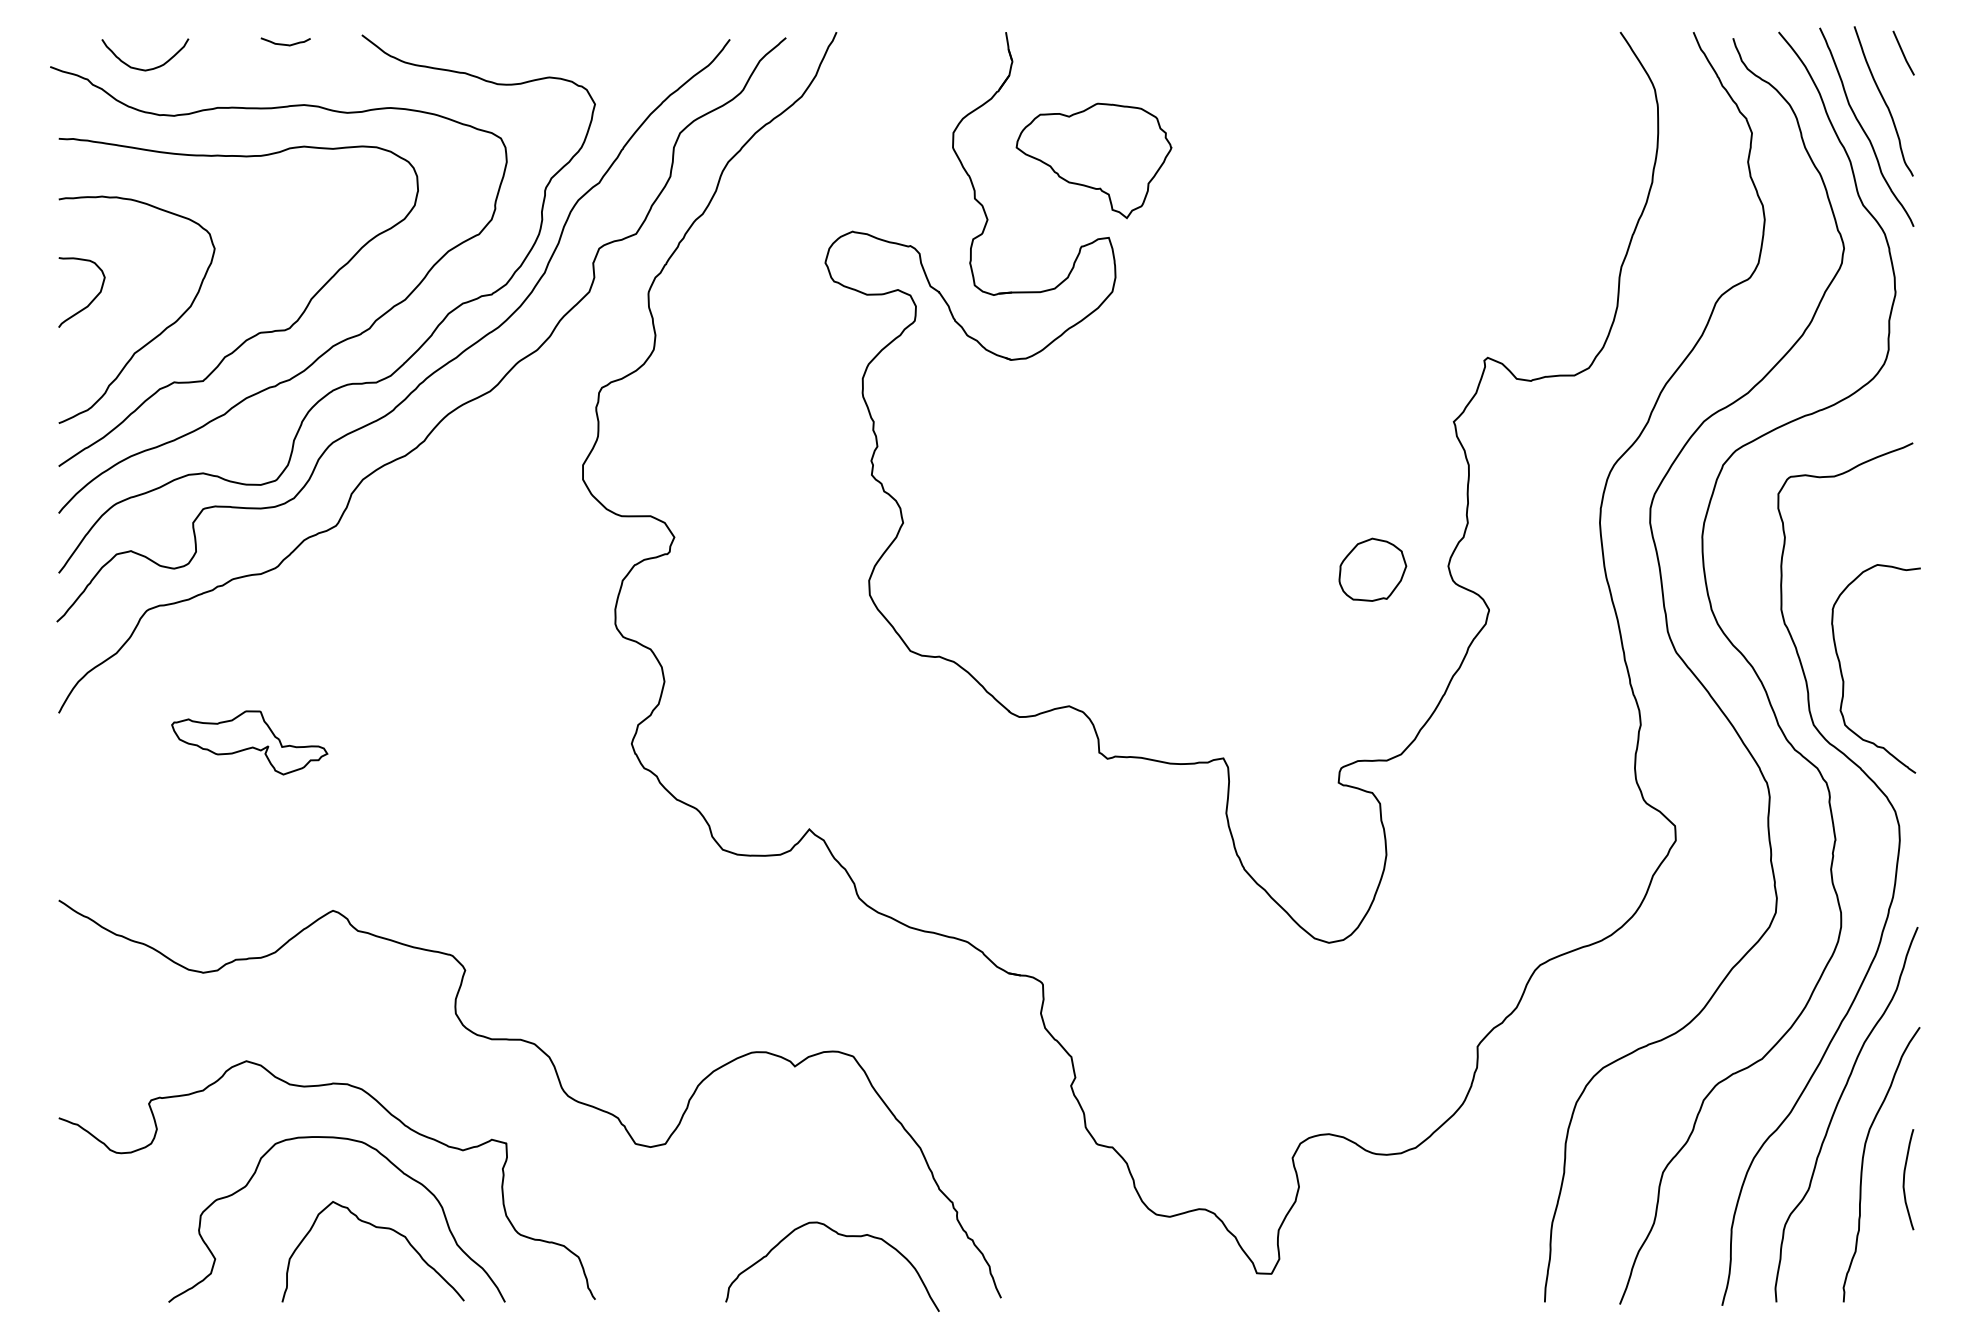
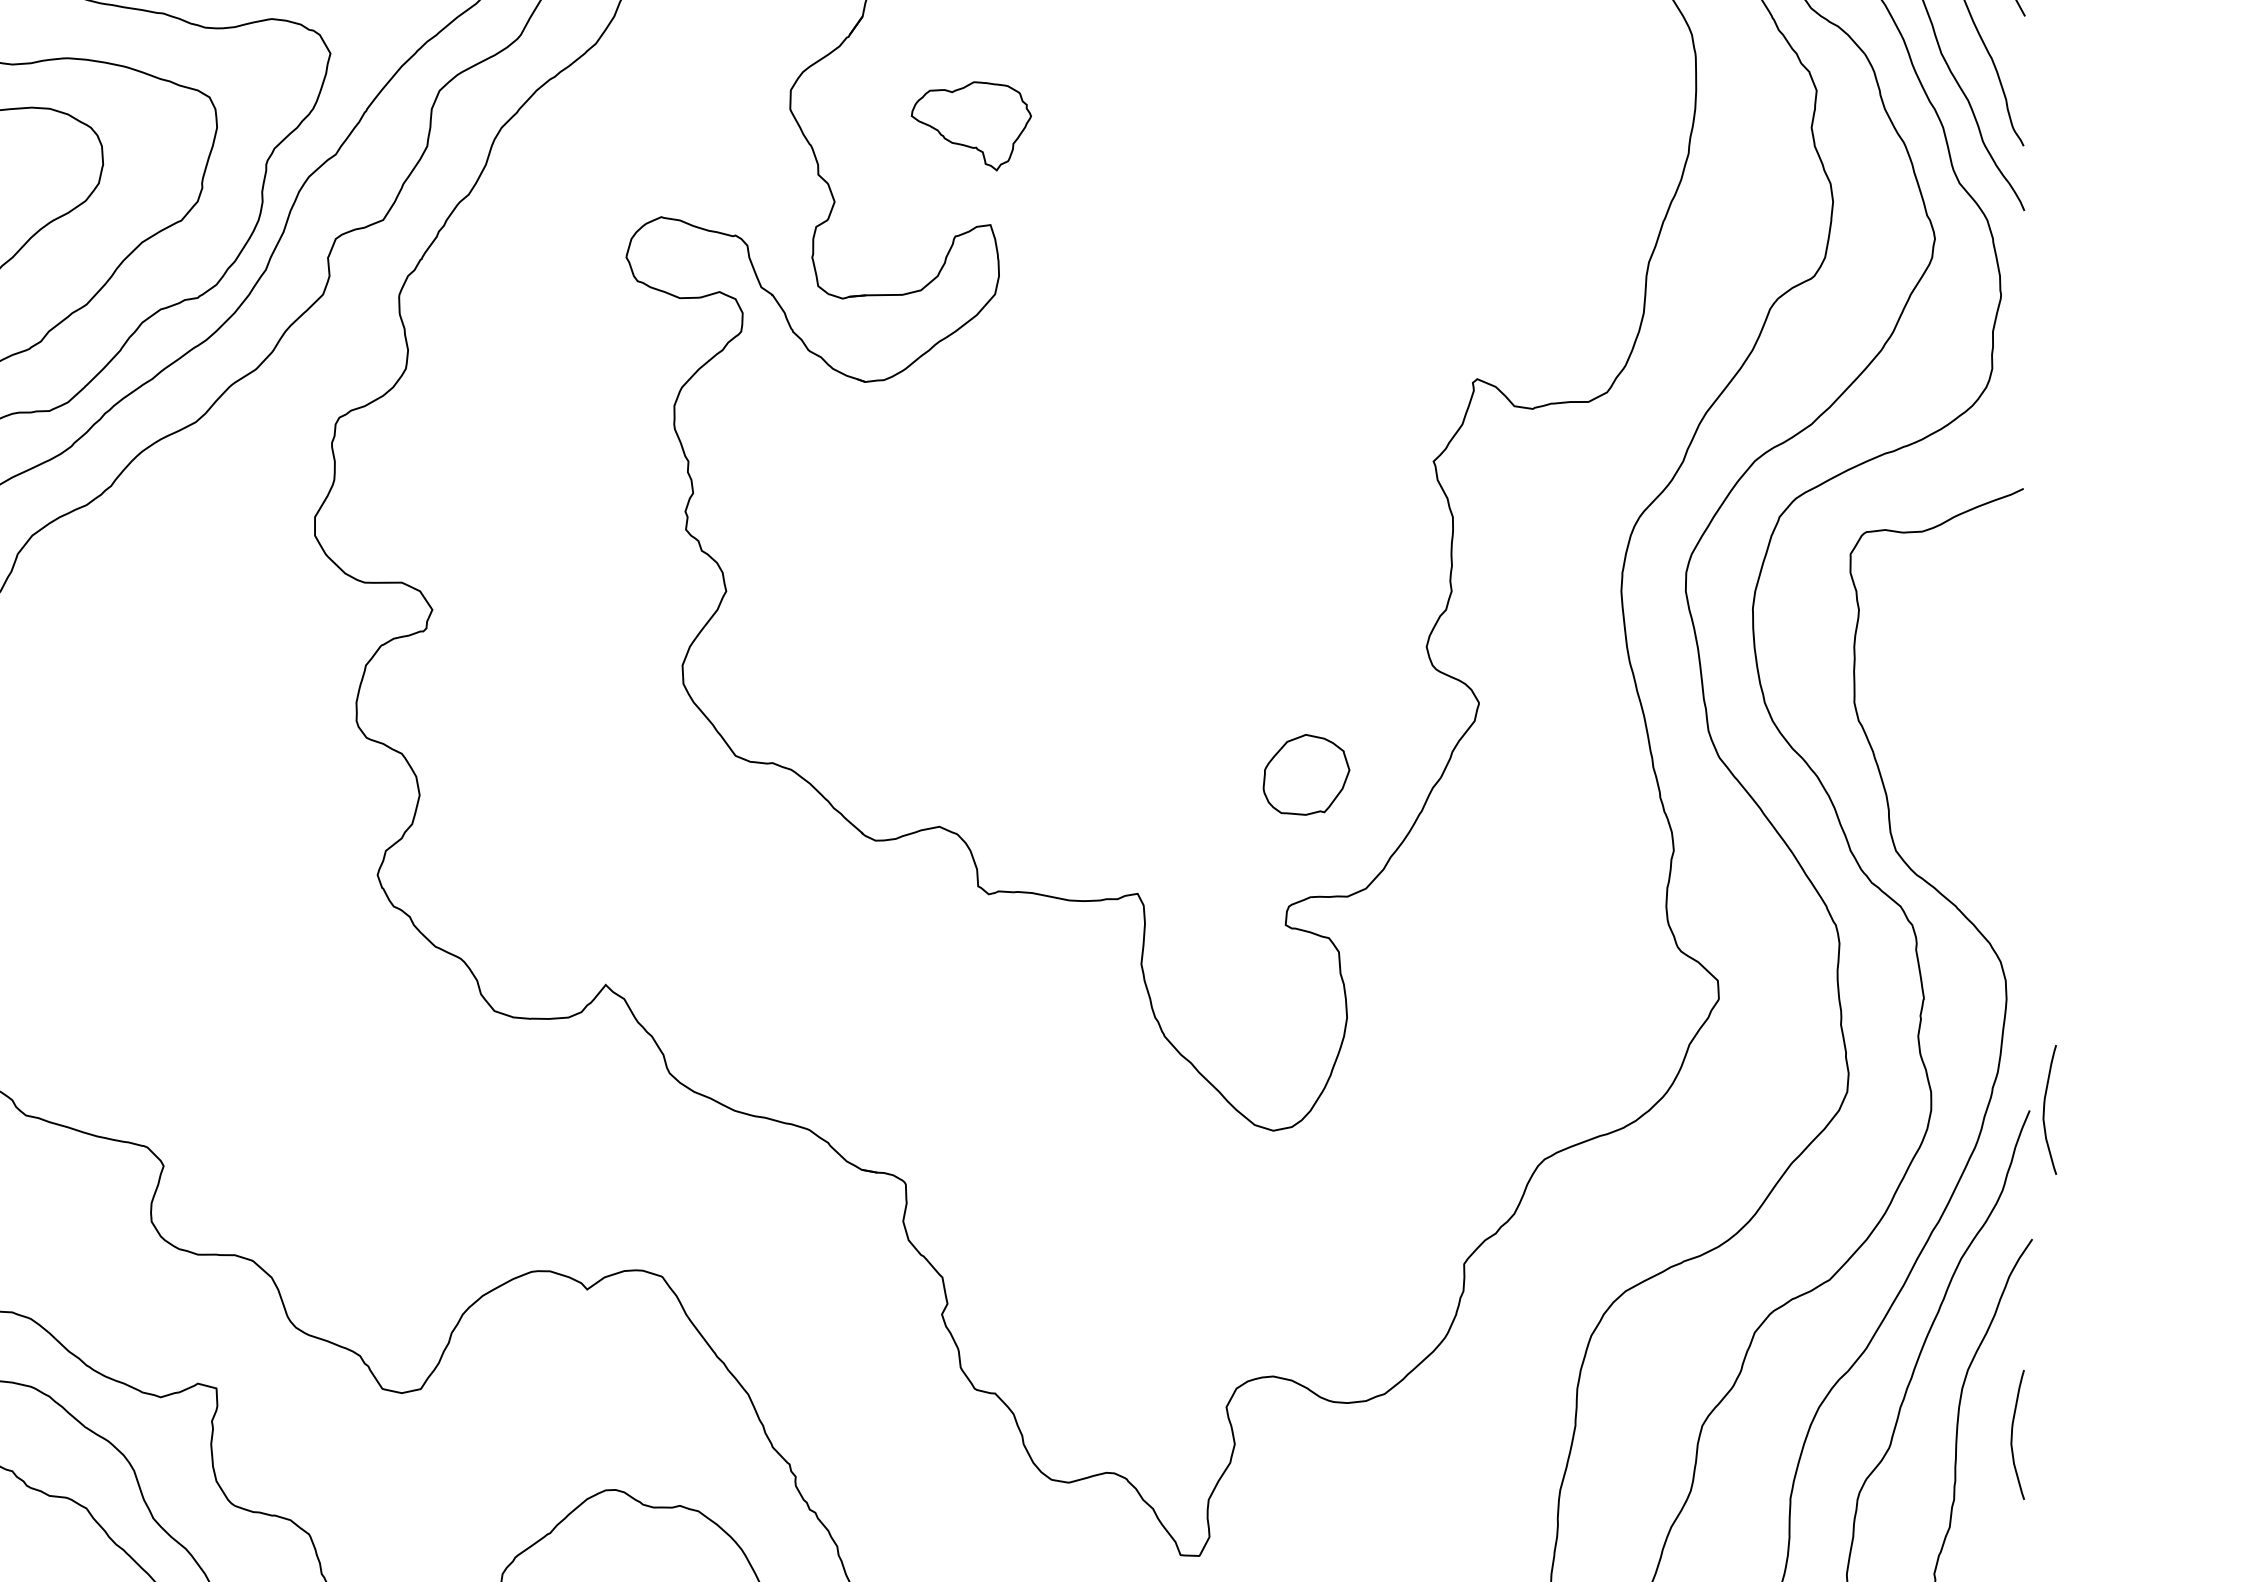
part: (1093, 160) -> (970, 125), size x0.6
part: (1372, 569) -> (1306, 774), moved
curve: (1843, 676) -> (1934, 788), removed
curve: (1929, 926) -> (2044, 1109), added

